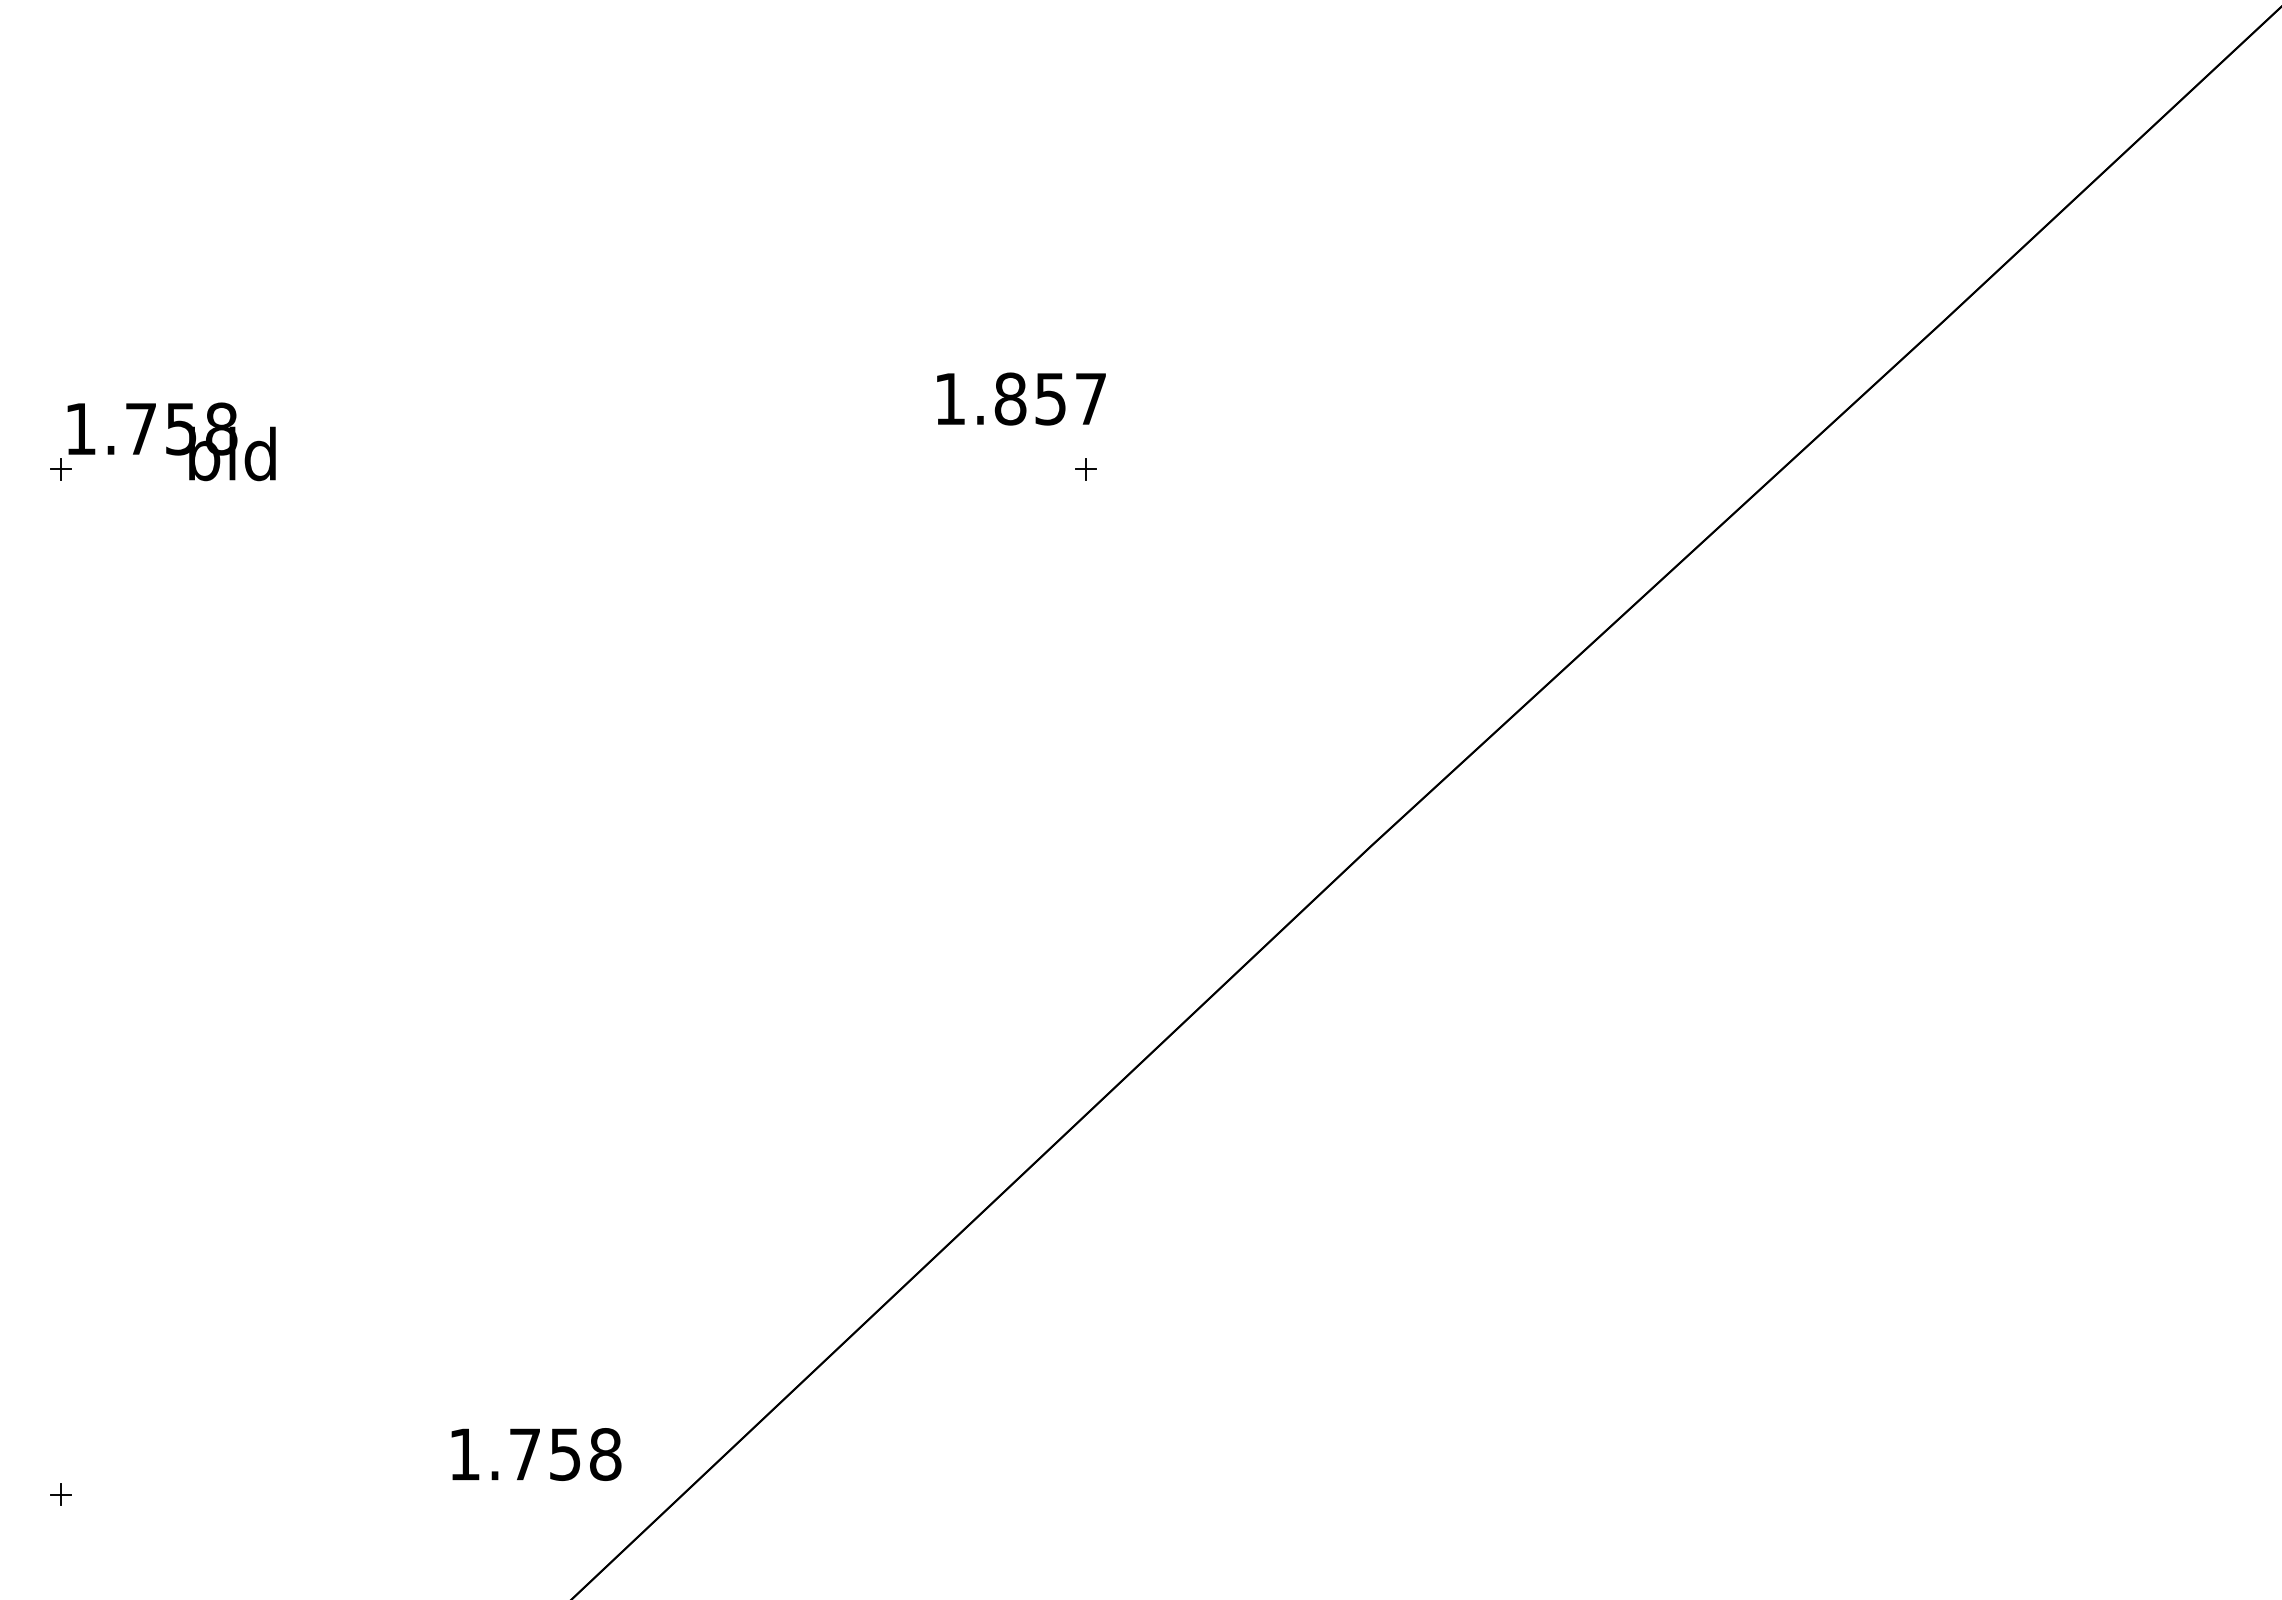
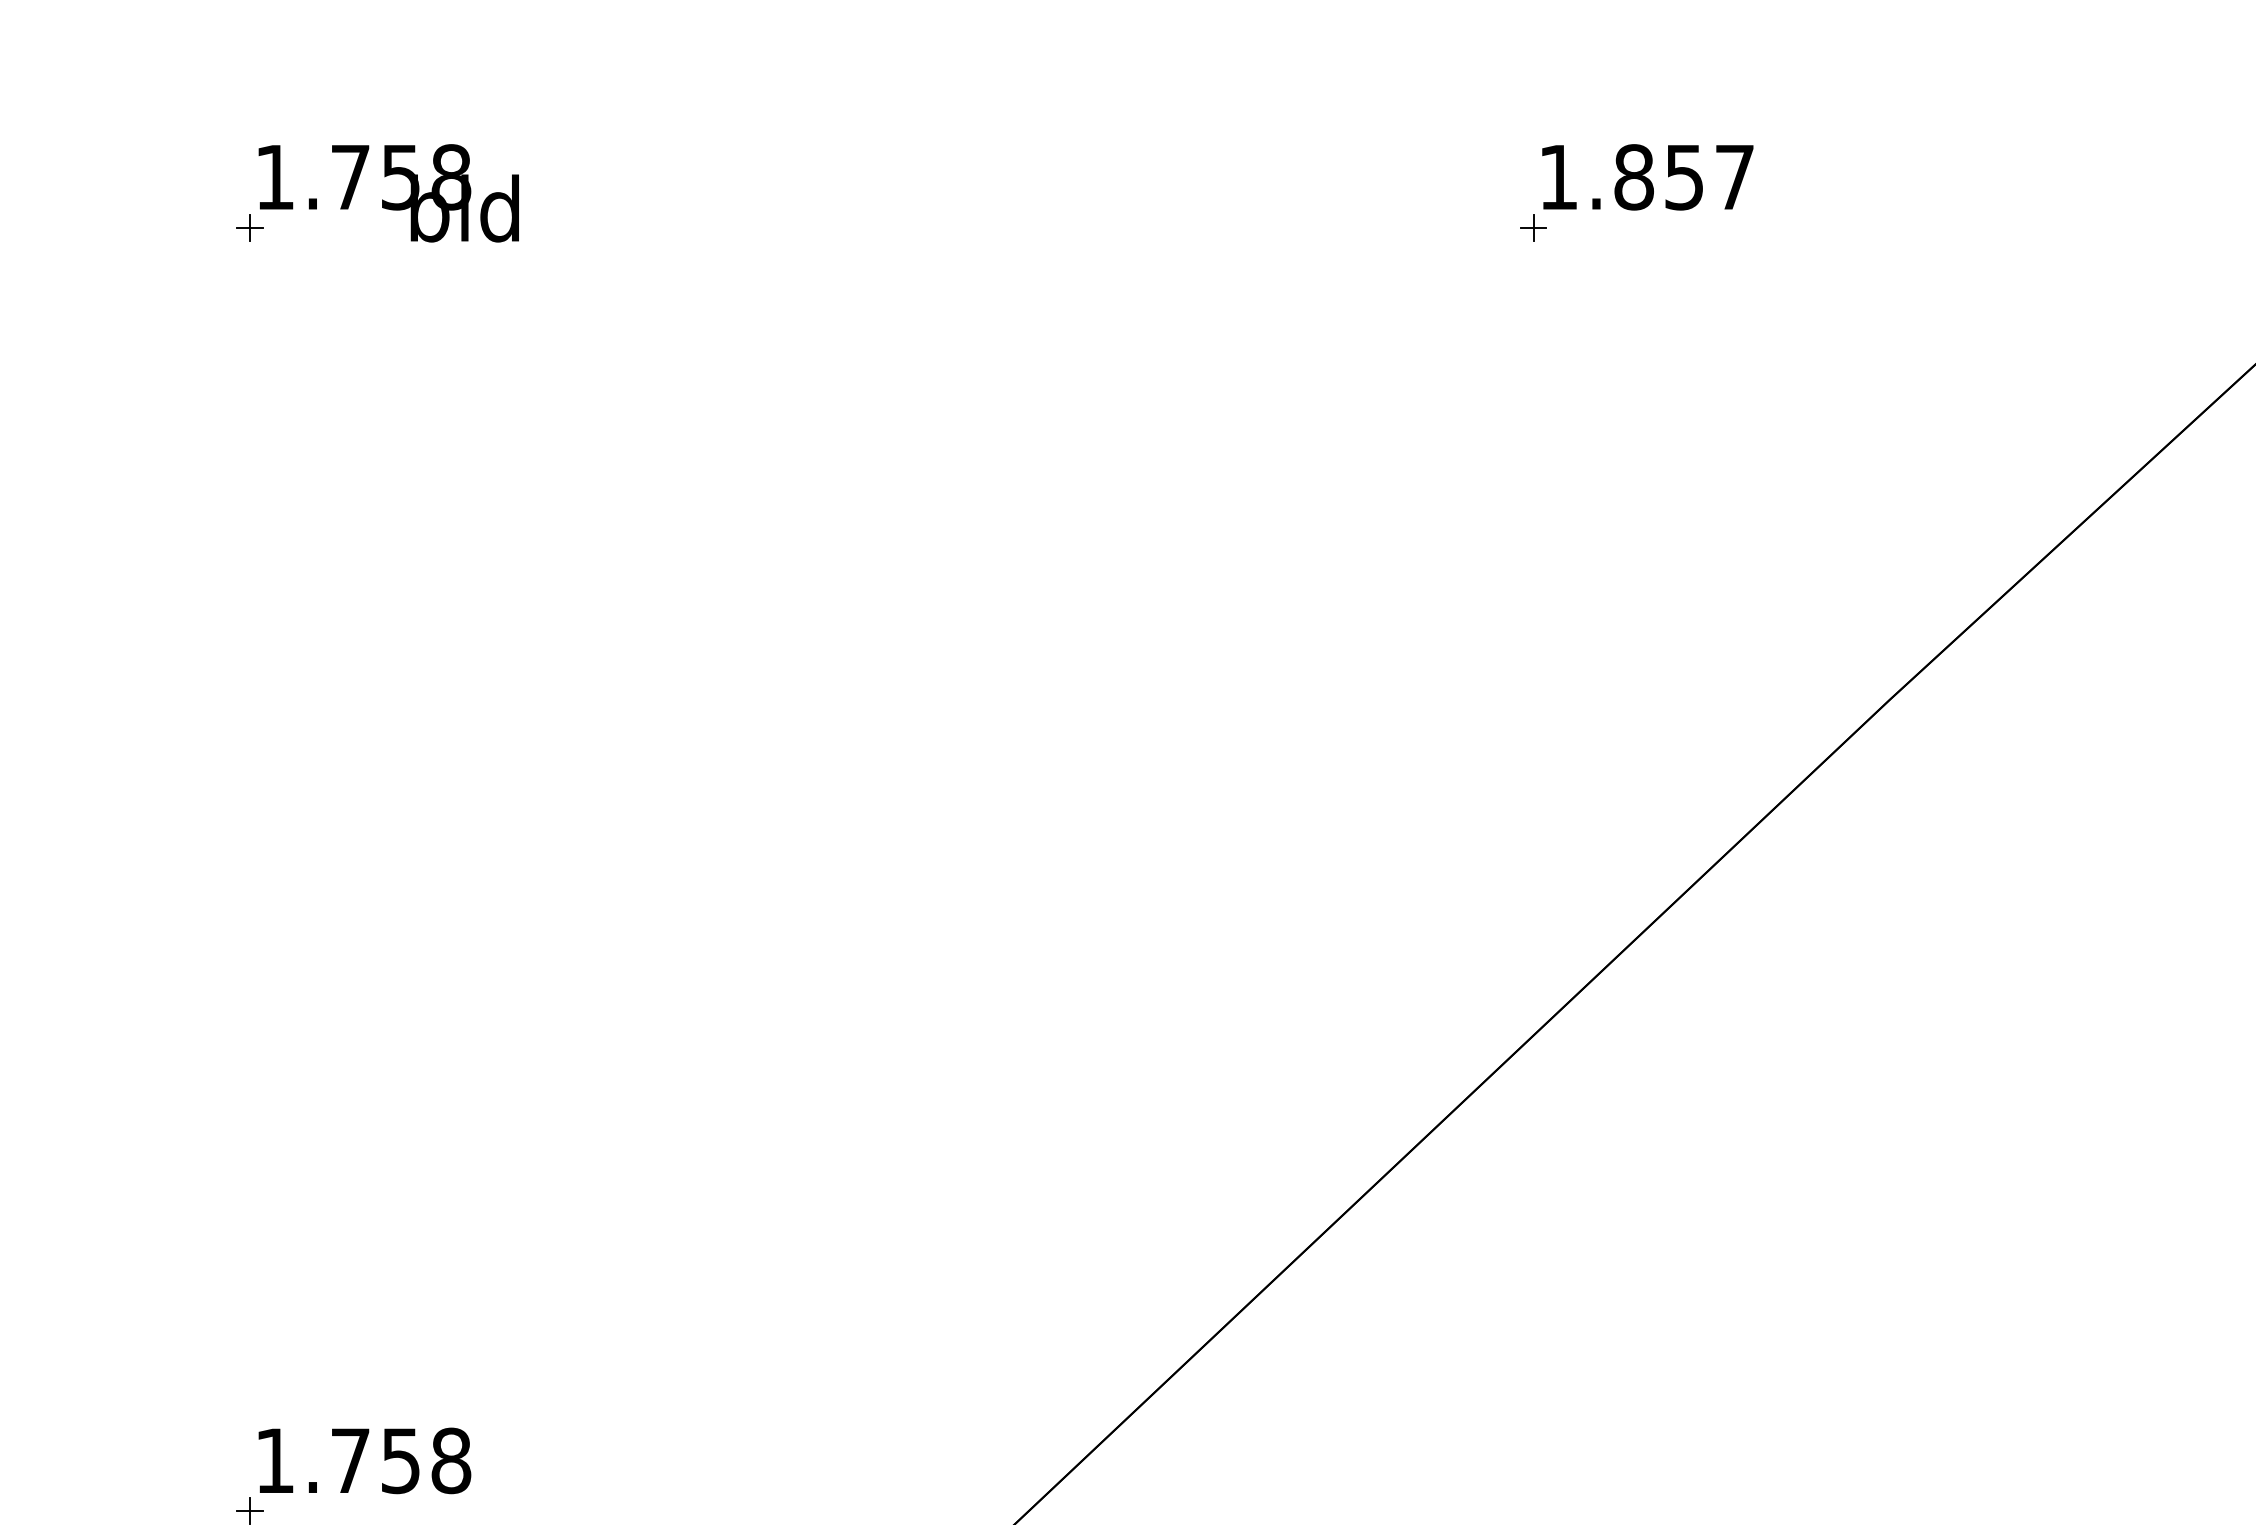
text: (1021, 398) -> (1647, 176), moved
text: (536, 1454) -> (364, 1460), moved

